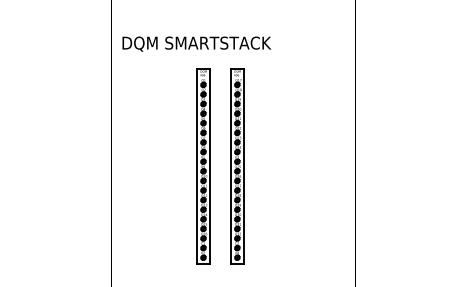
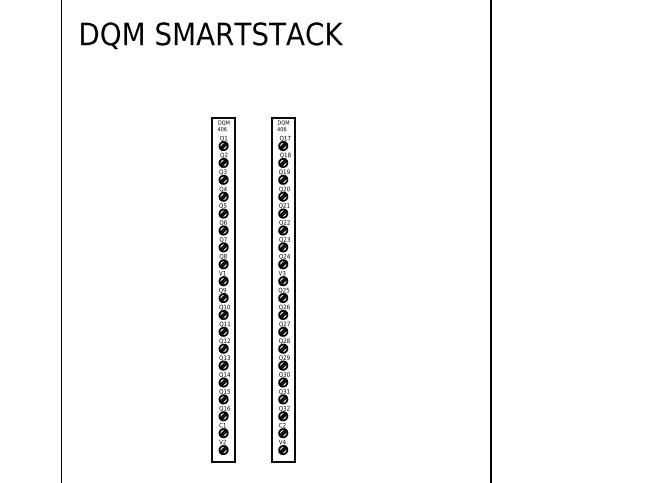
text: (196, 43) -> (211, 34), moved

